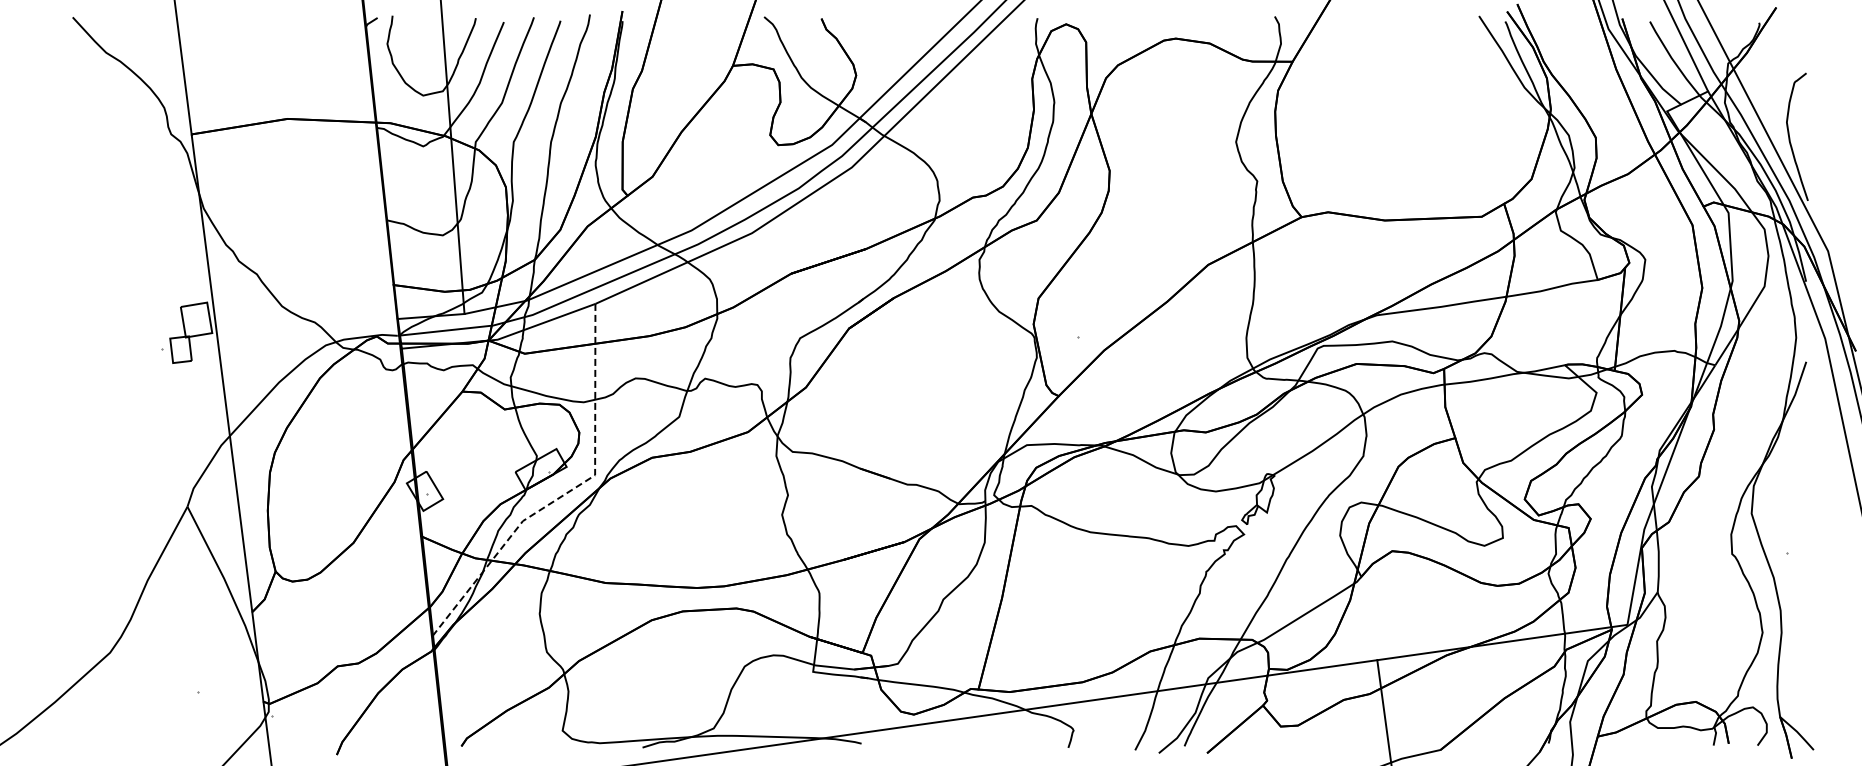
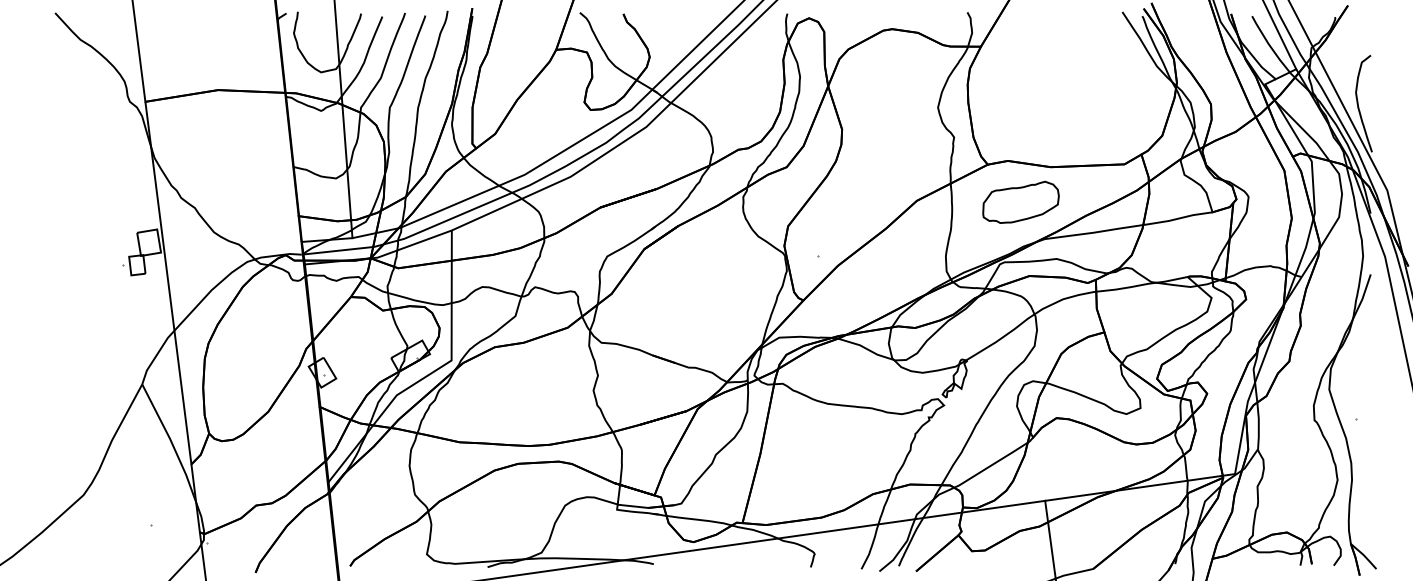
part: (1345, 266) -> (1021, 202), added
line: (569, 491) -> (432, 372), dashed -> solid

